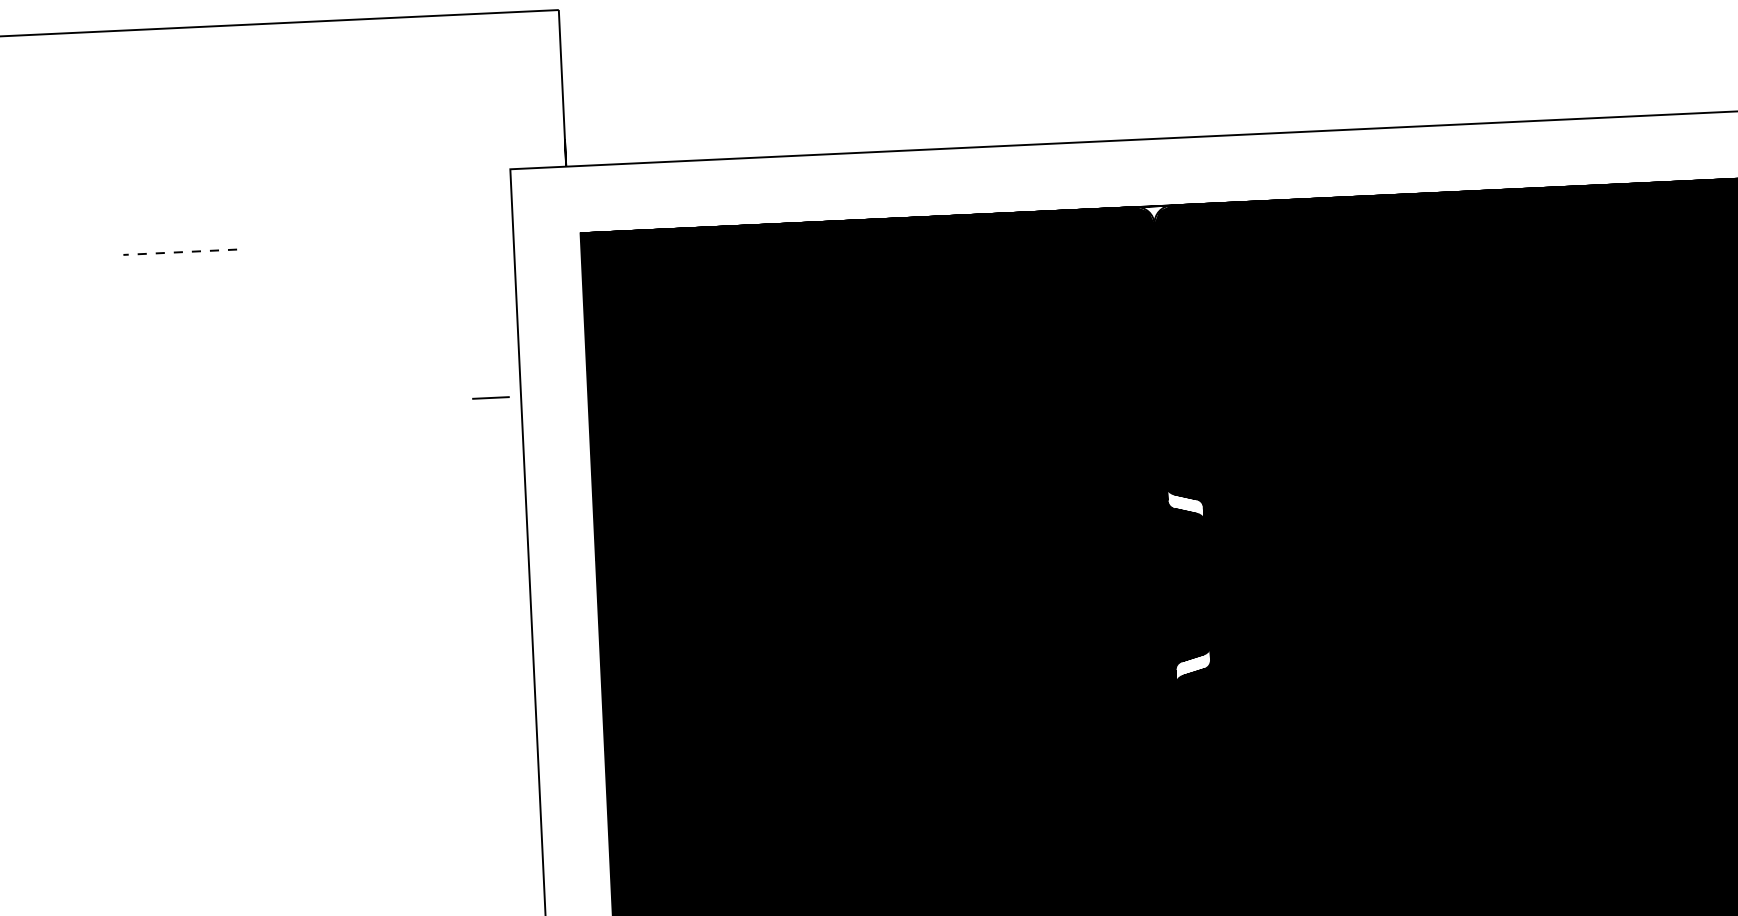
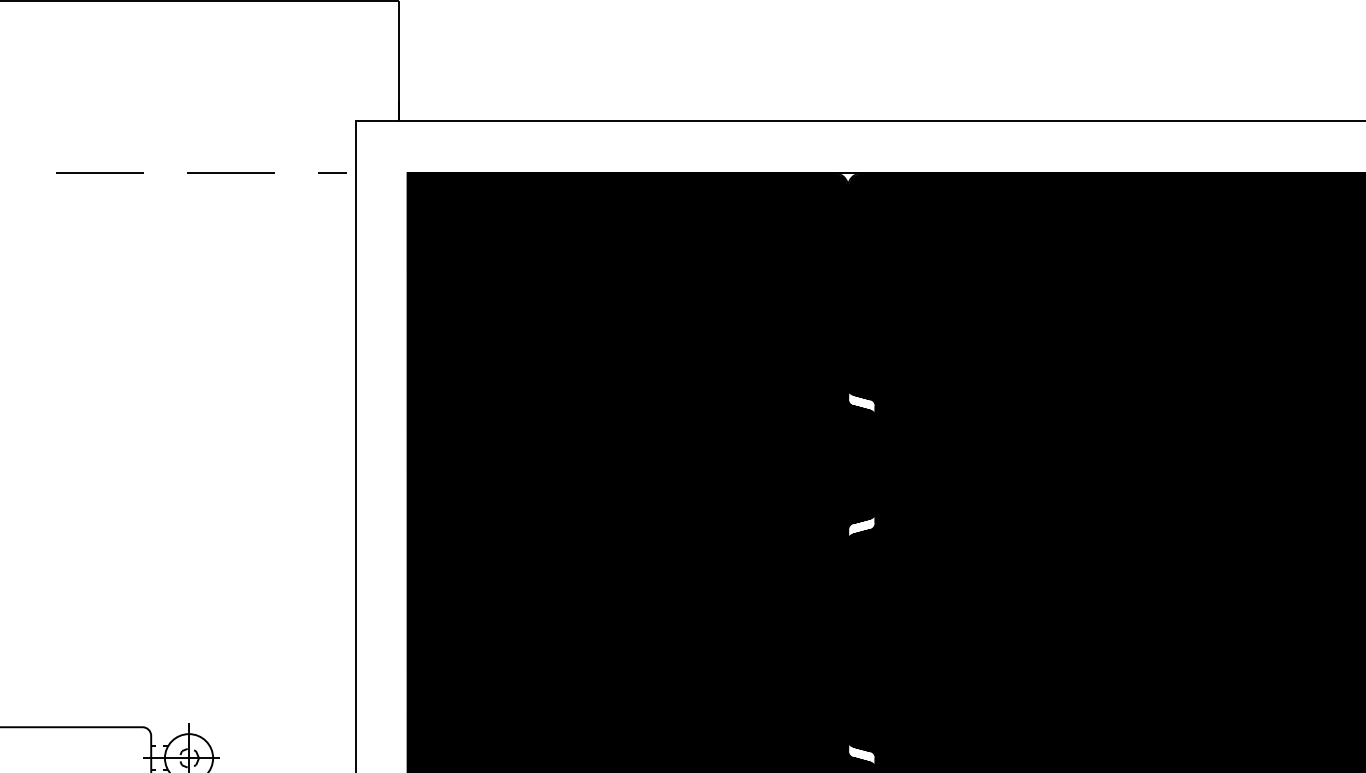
line: (350, 243) -> (230, 172), added
line: (179, 252) -> (99, 173), dashed -> solid
line: (490, 397) -> (332, 172), moved

